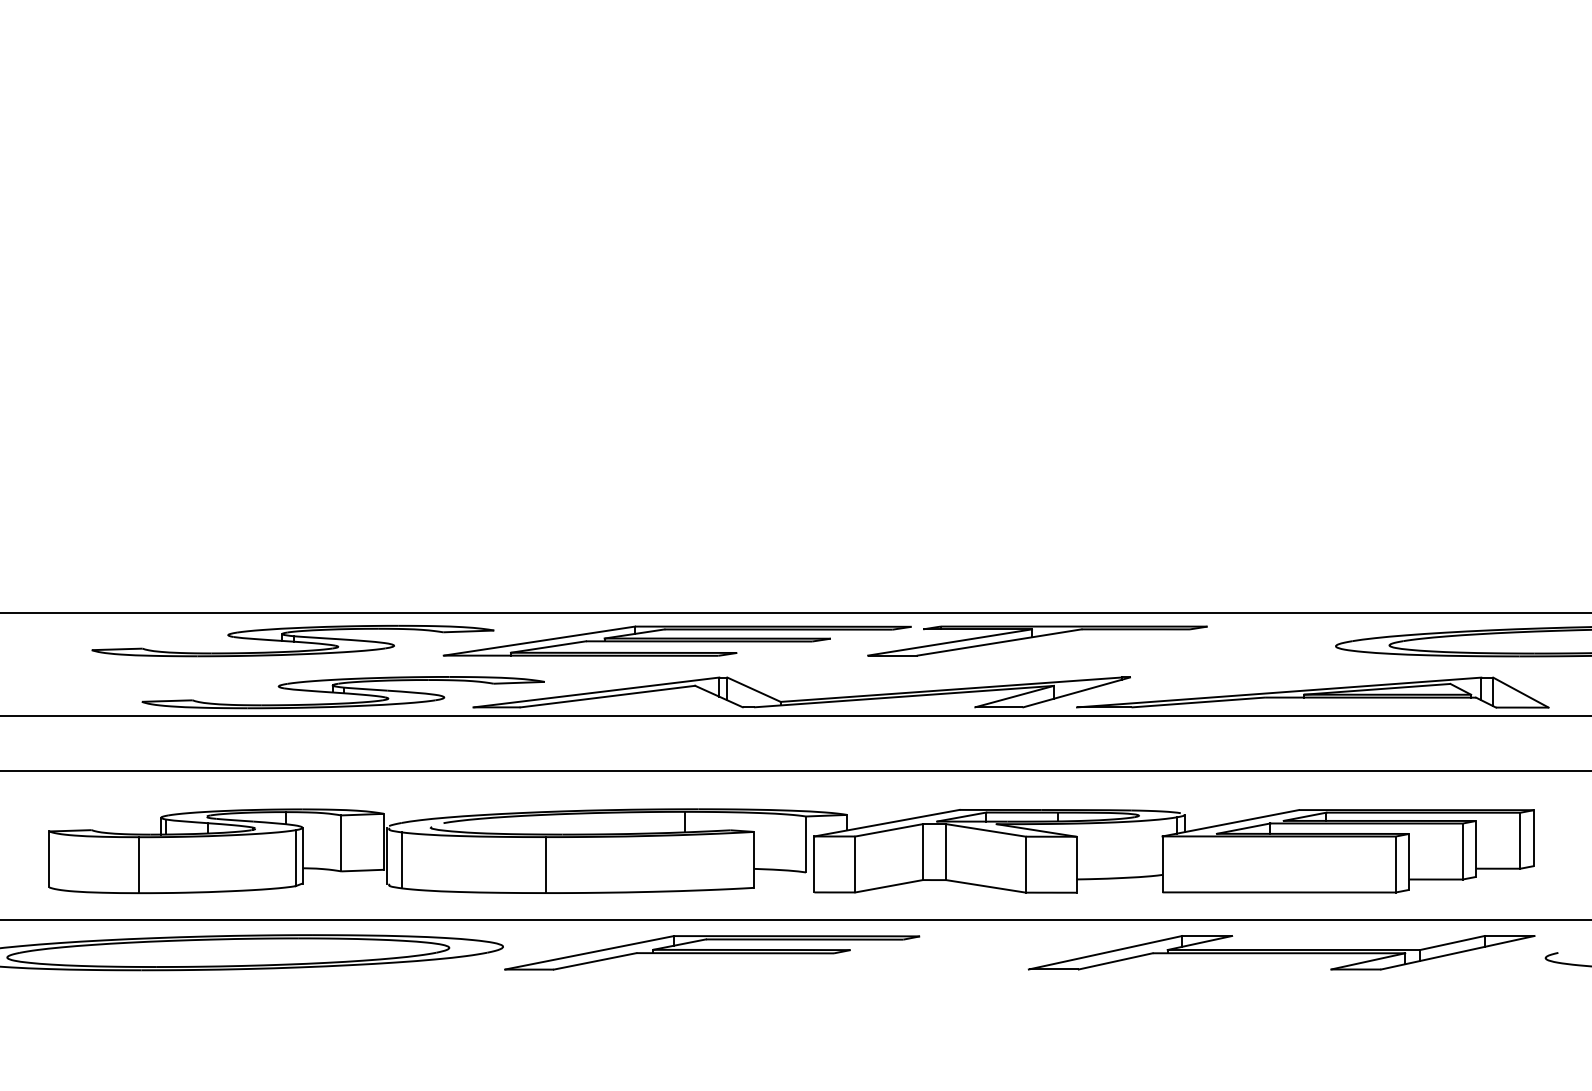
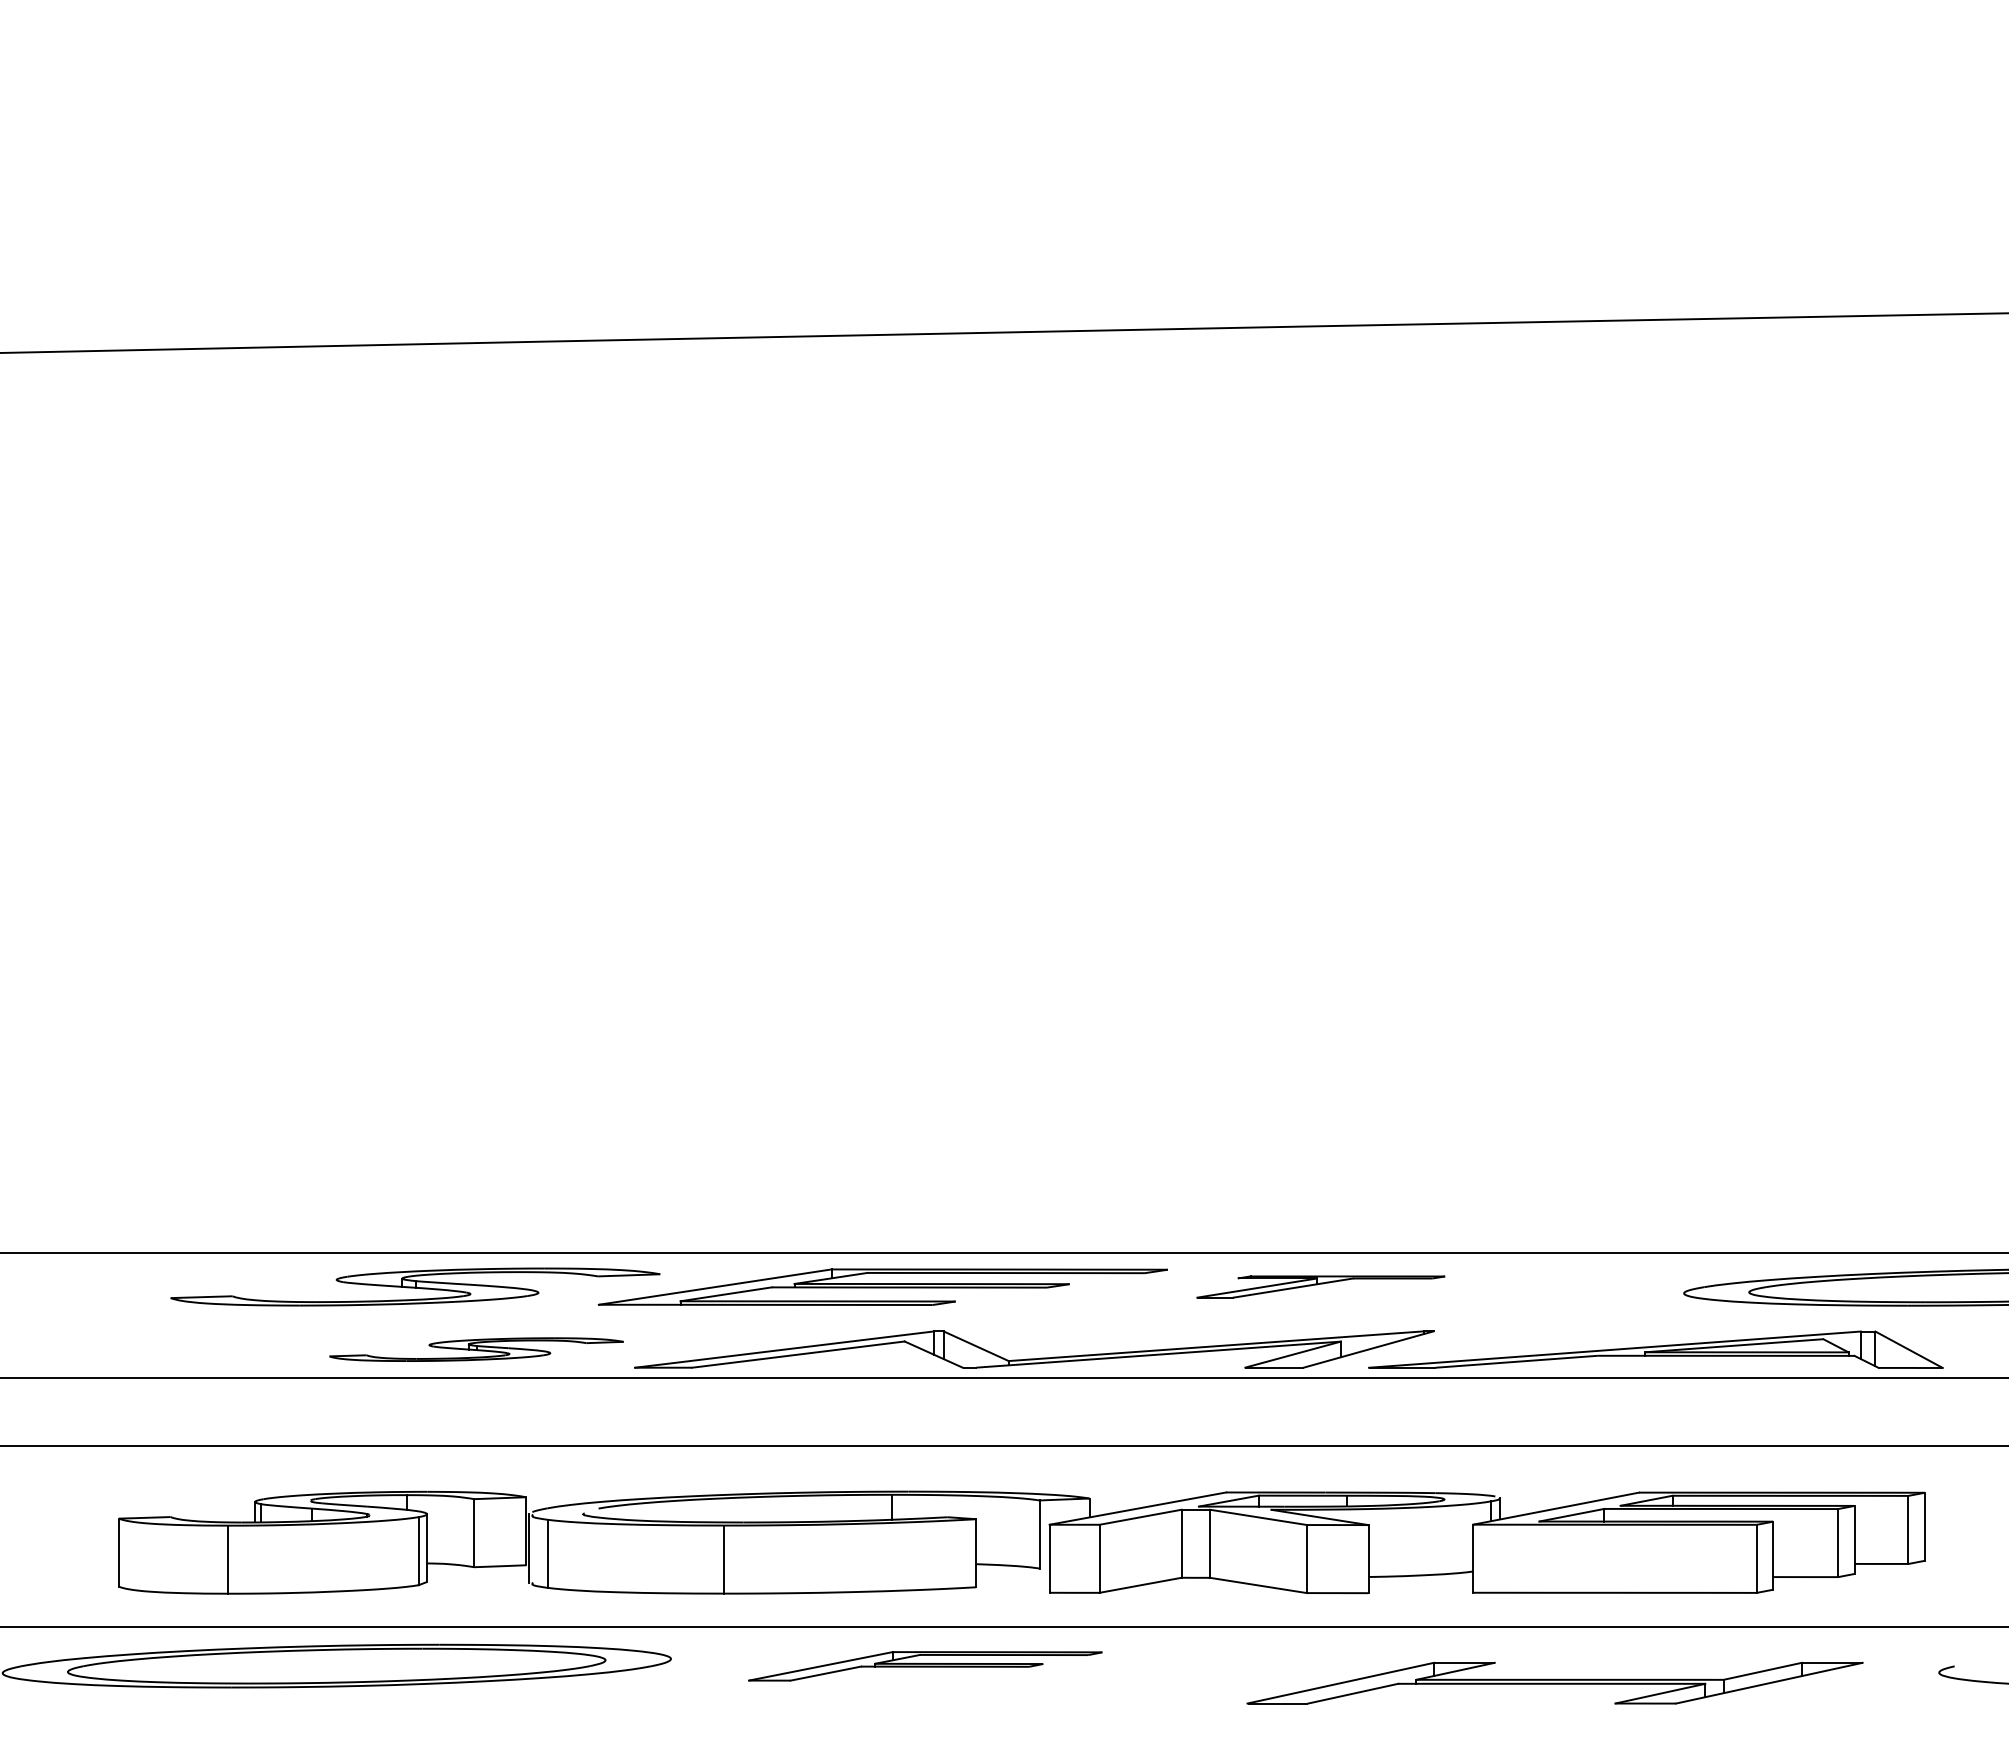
part: (1037, 640) -> (1320, 1286), size x0.6
part: (343, 692) -> (476, 1349), size x0.6
part: (1281, 952) -> (1554, 1682), moved
part: (712, 953) -> (925, 1666), size x0.7

